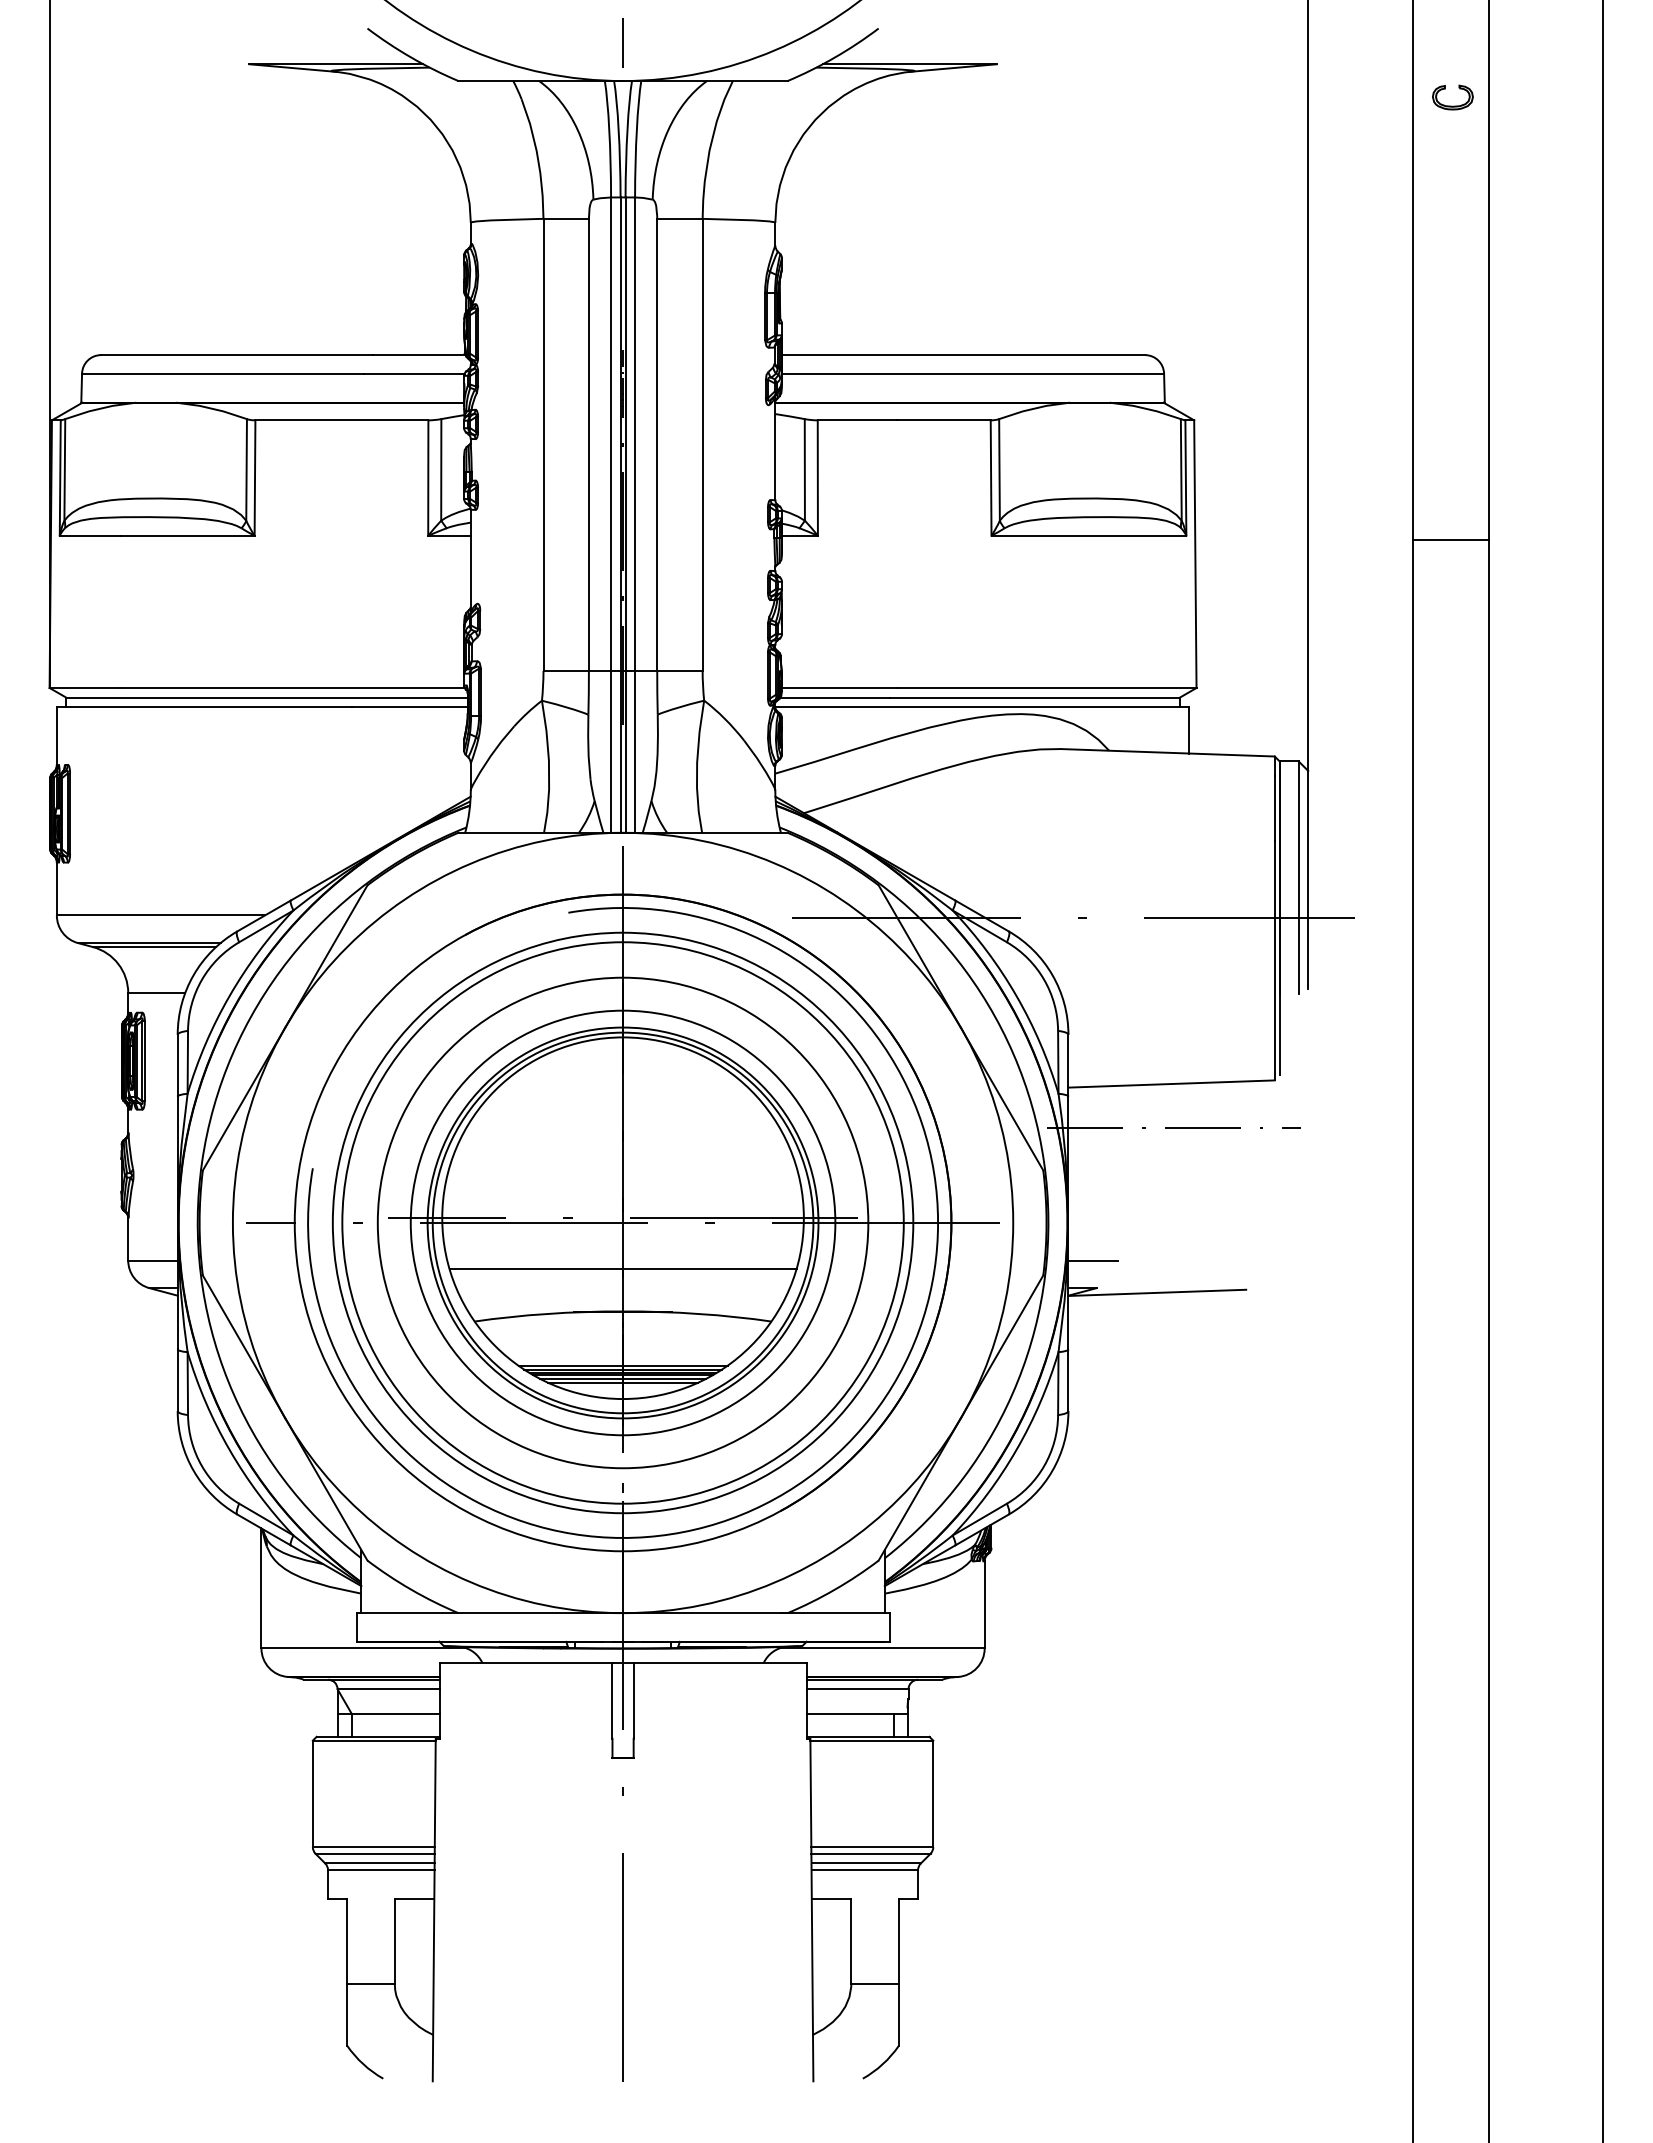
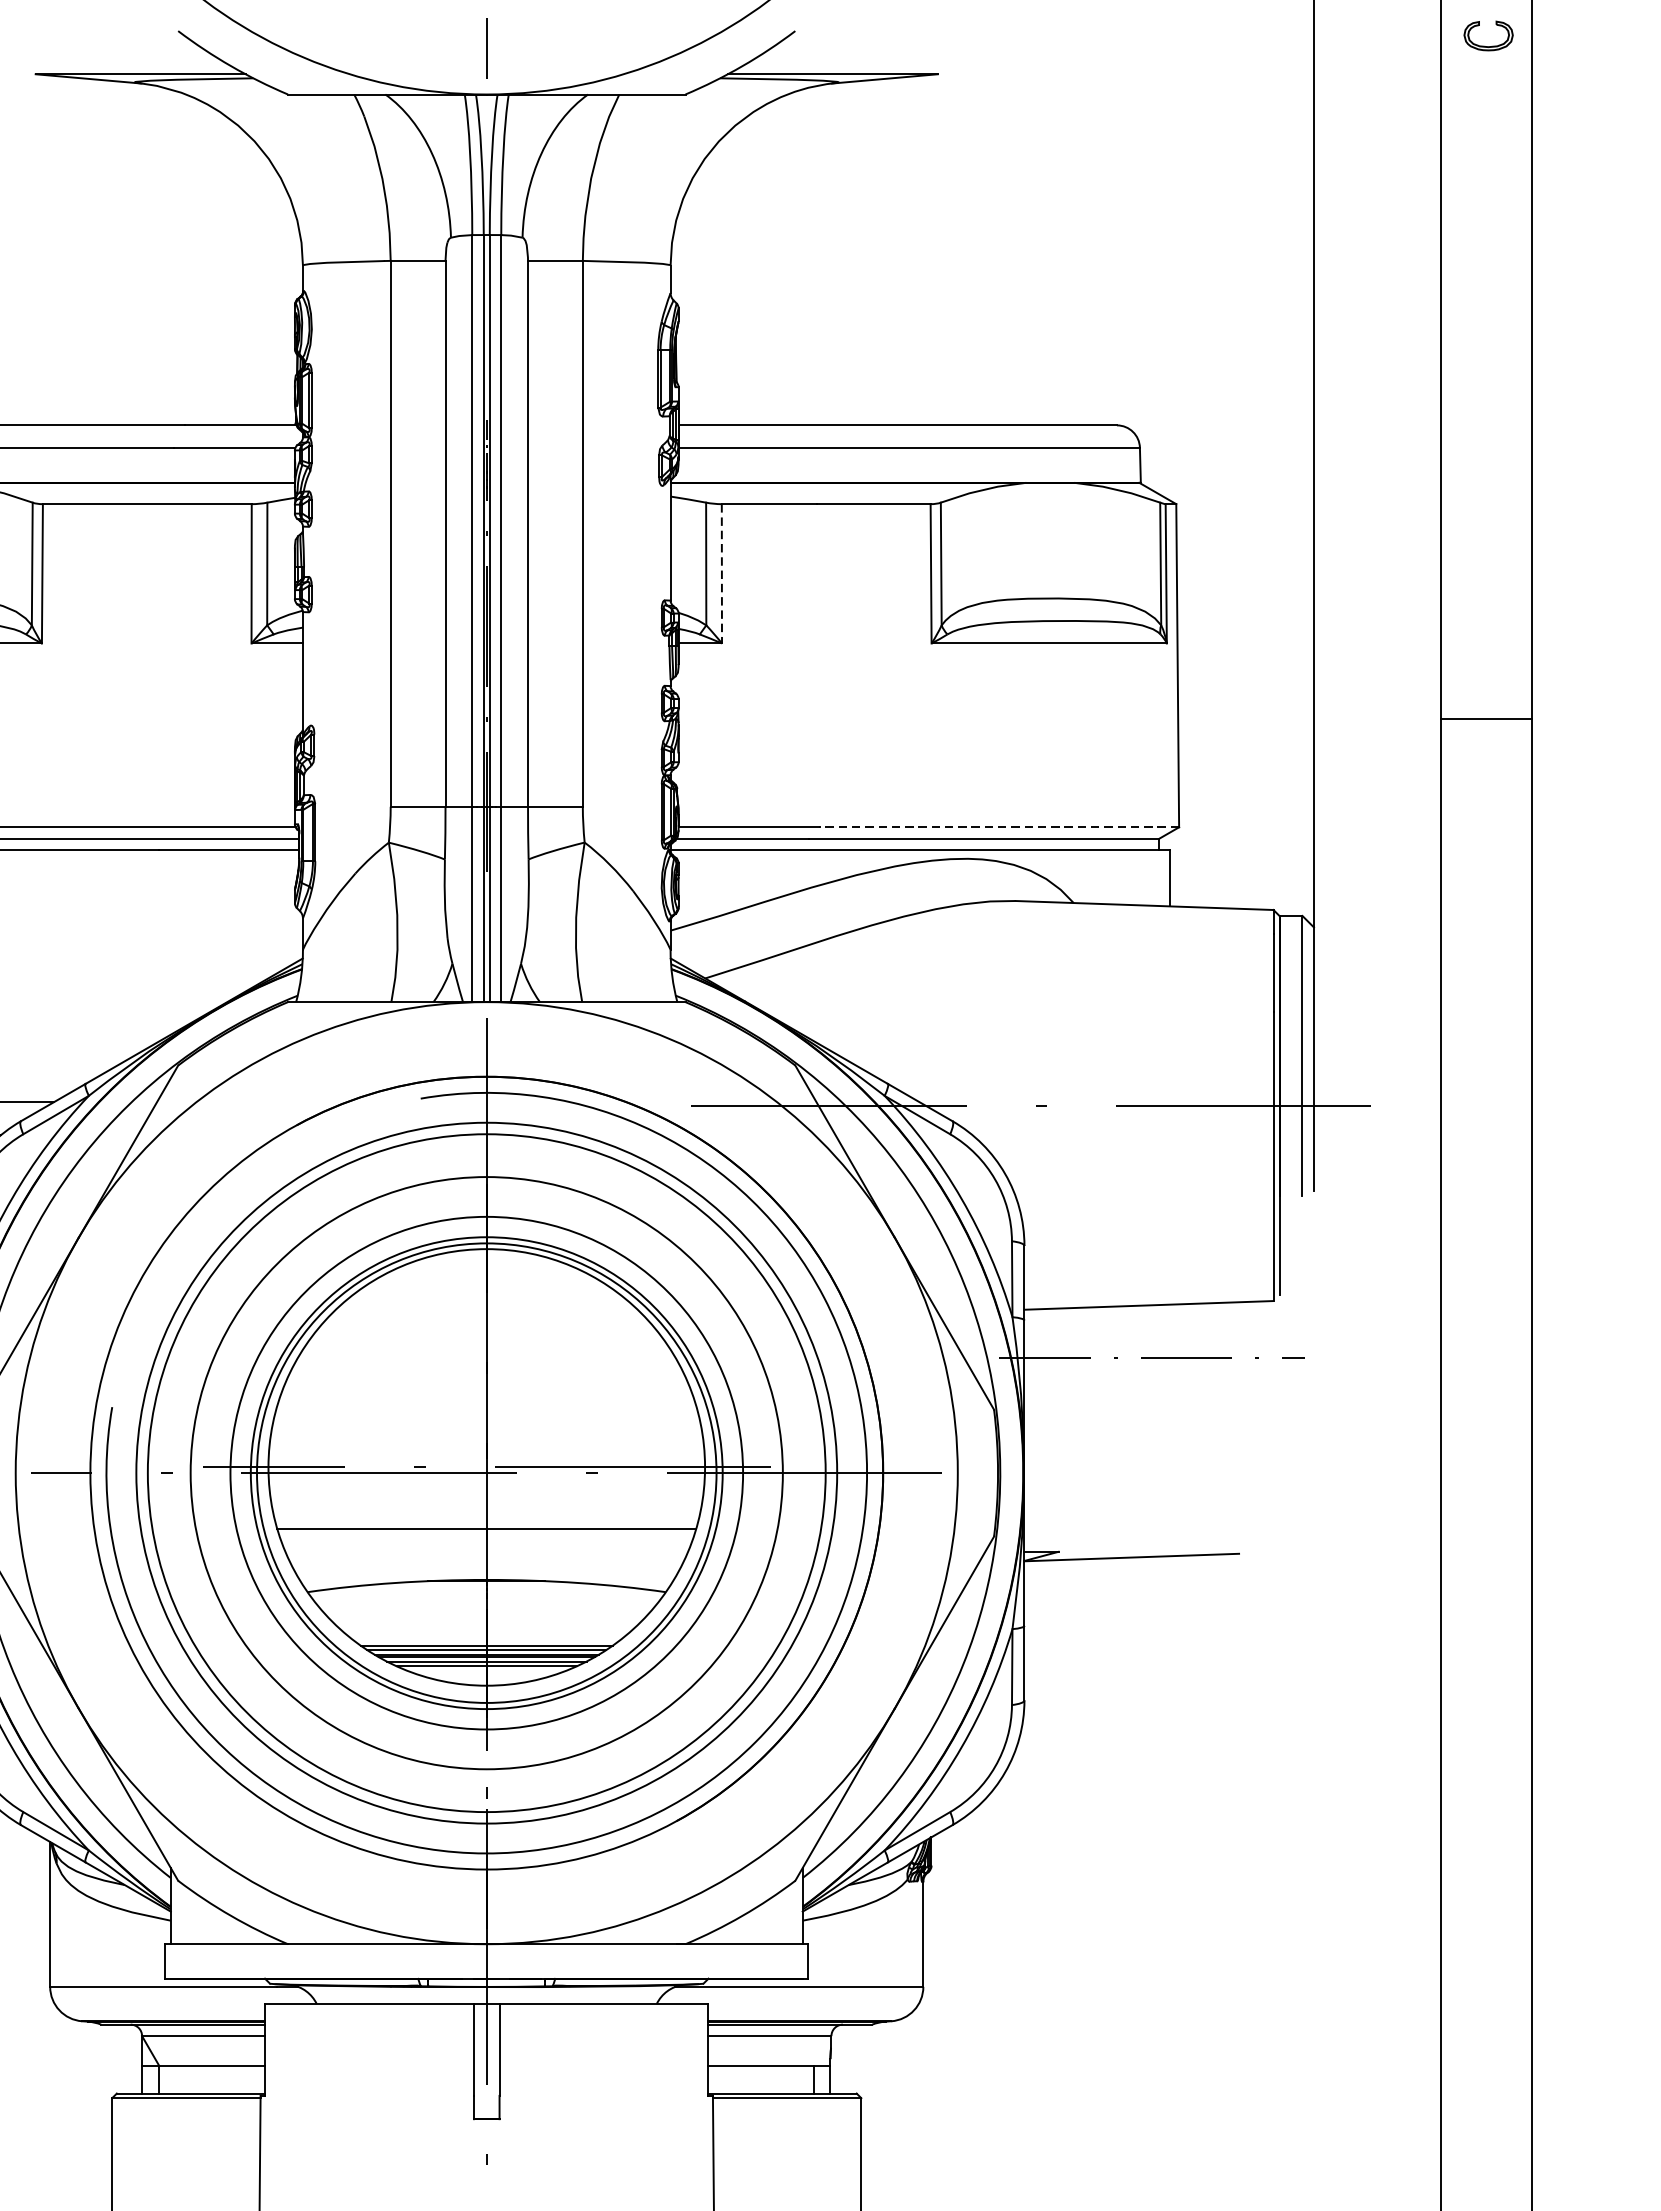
part: (1452, 105) -> (1488, 45), moved
line: (817, 478) -> (721, 574), solid -> dashed
line: (1451, 540) -> (1486, 719), moved
line: (1046, 688) -> (997, 827), solid -> dashed
line: (1092, 1260) -> (1053, 1518), removed

